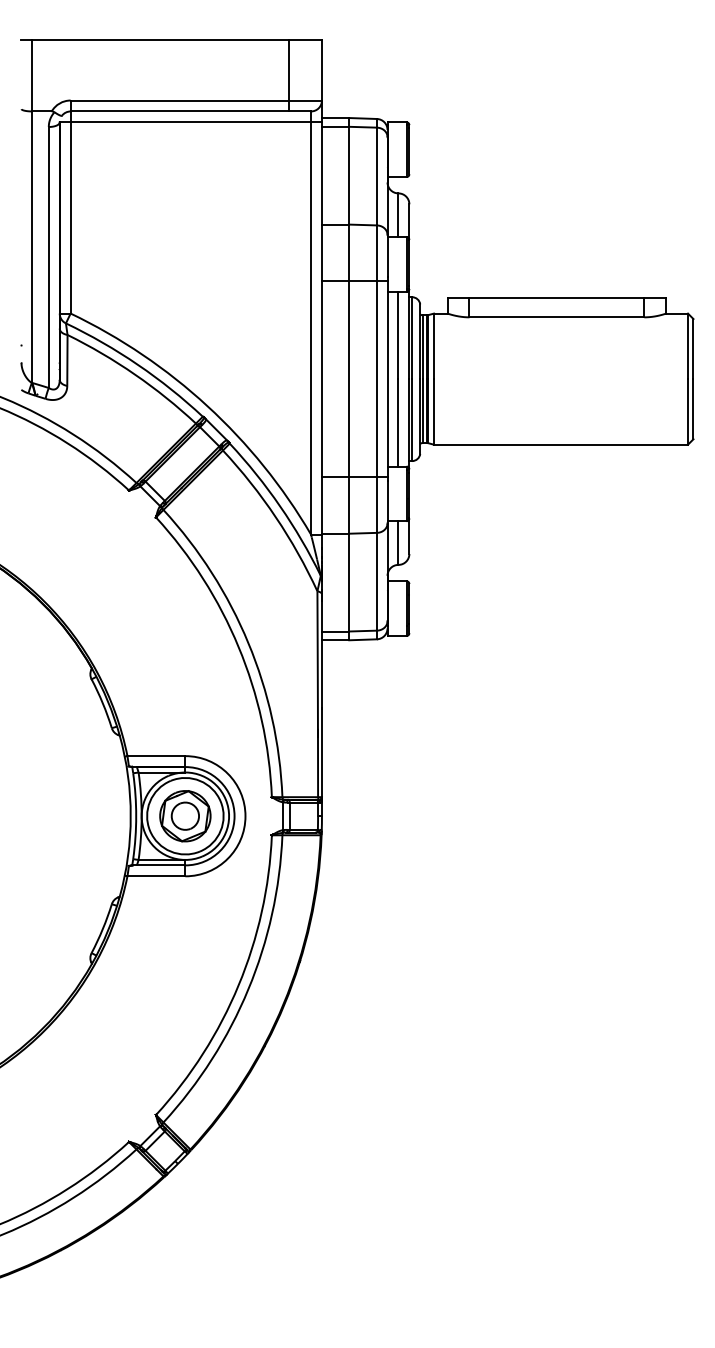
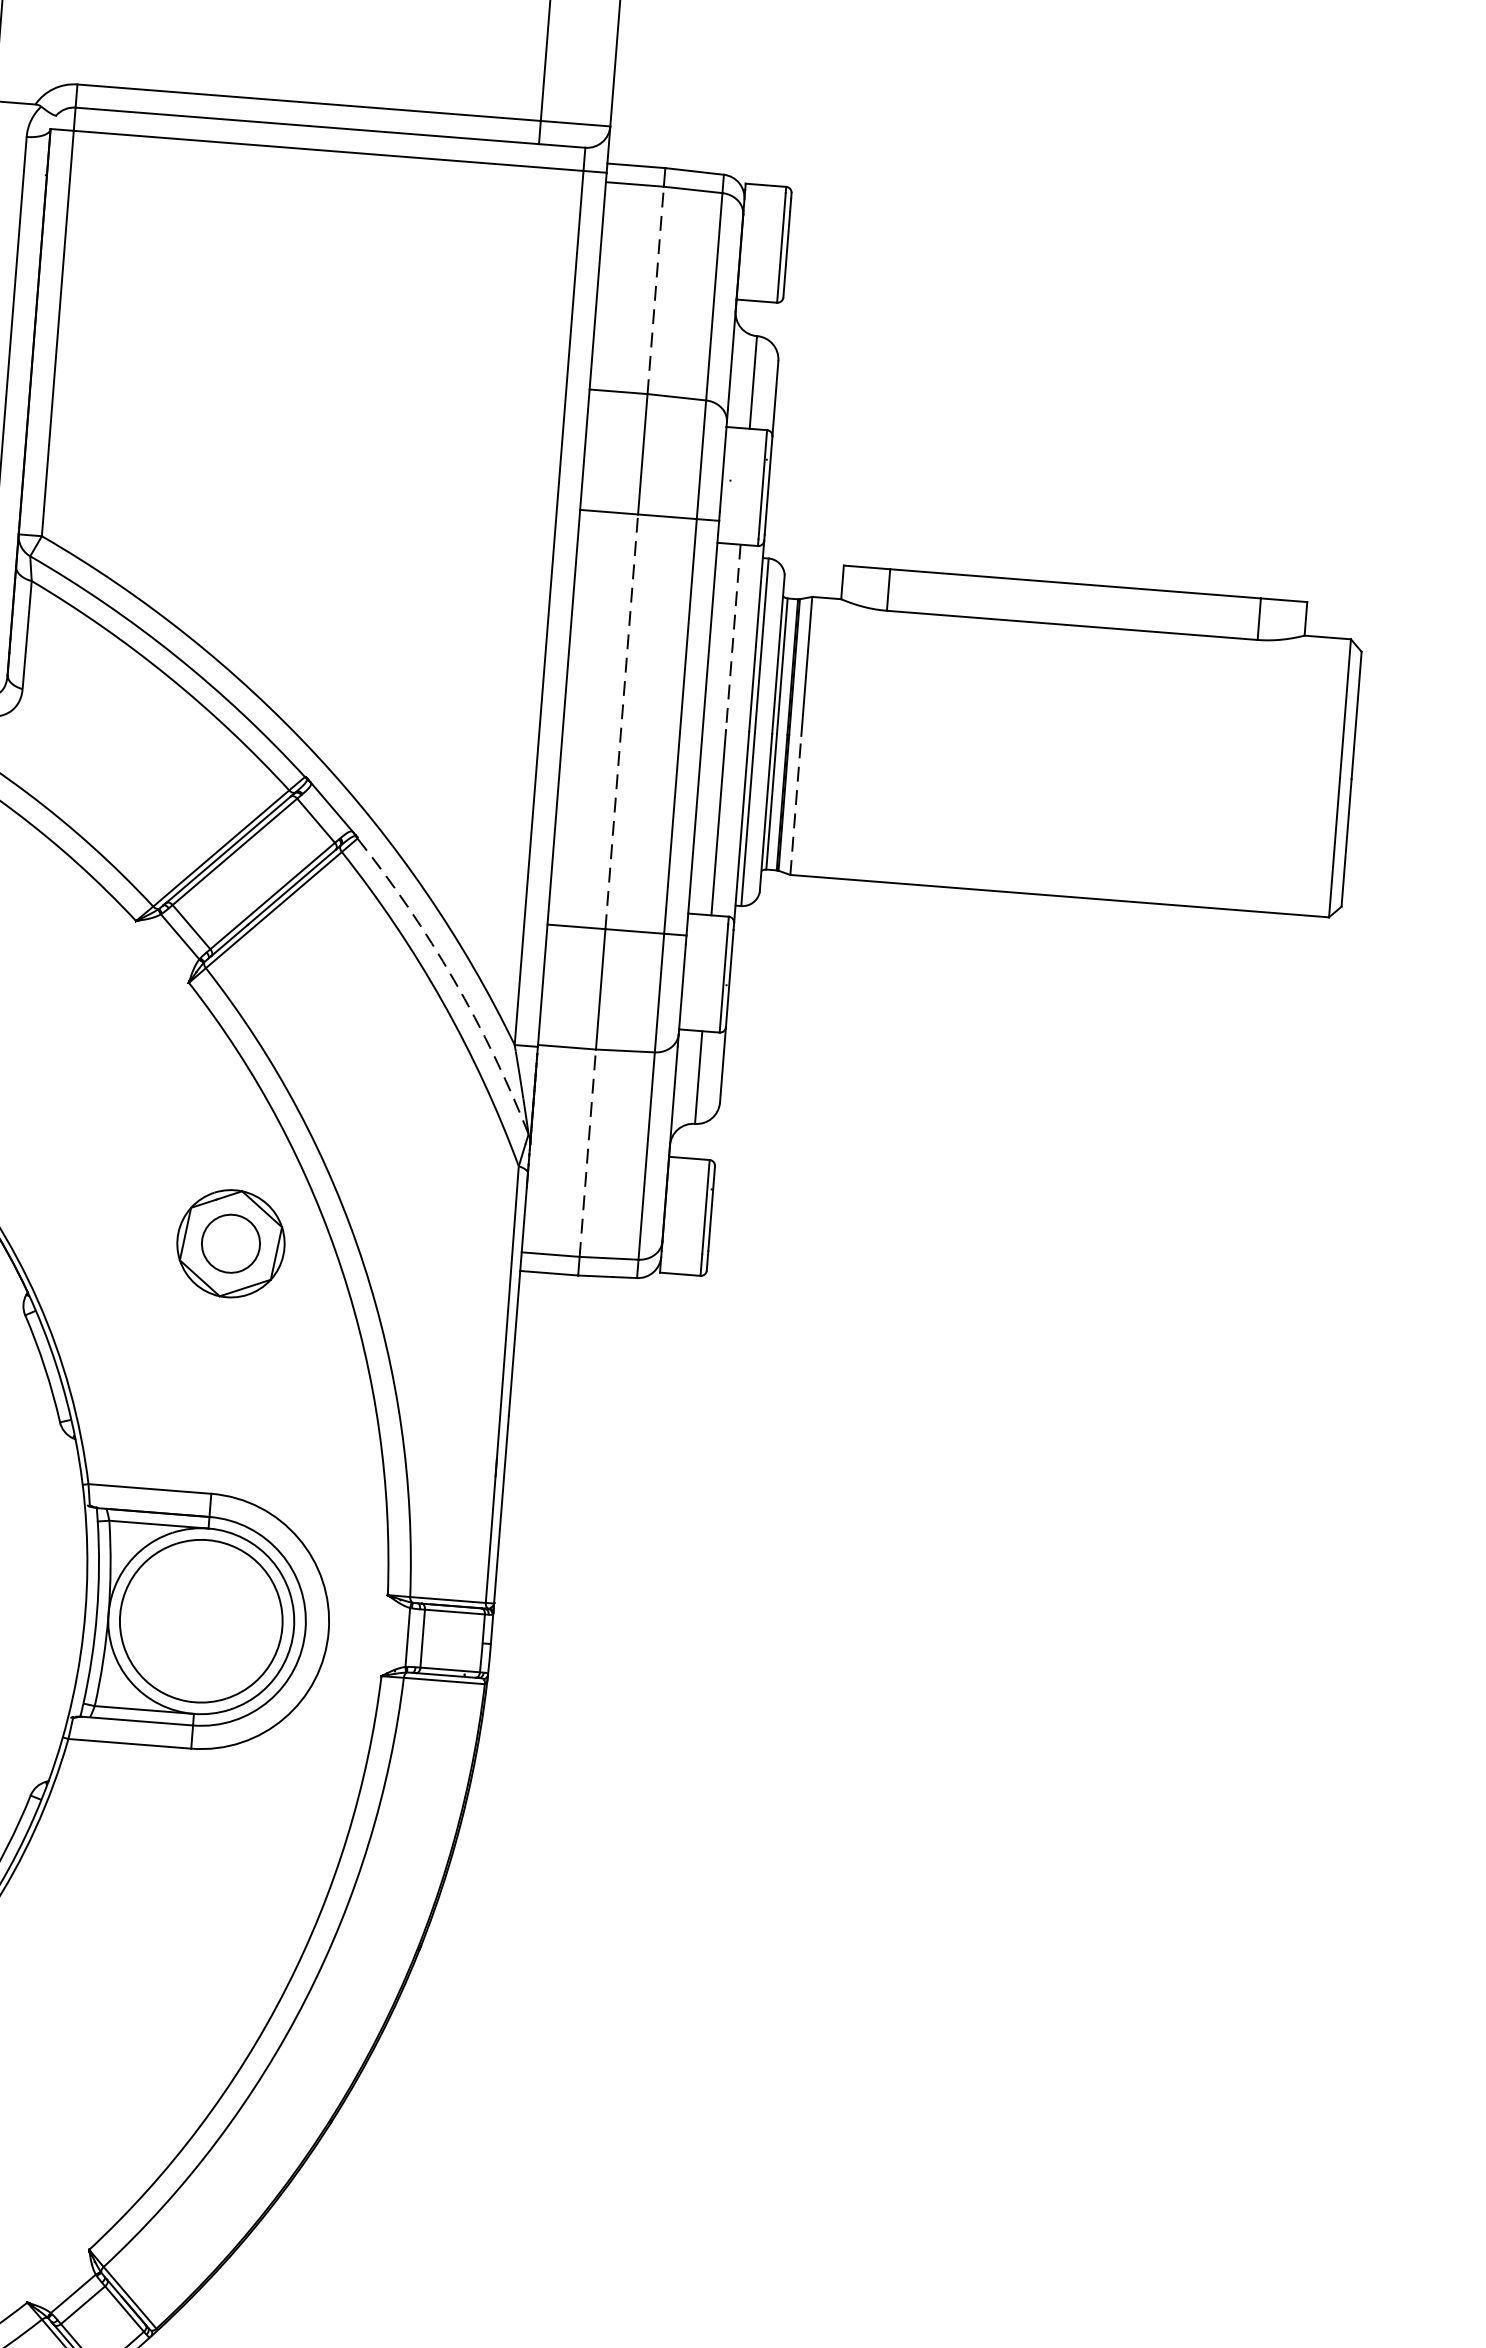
line: (349, 175) -> (656, 289), solid -> dashed
line: (398, 335) -> (733, 637), solid -> dashed
line: (349, 379) -> (622, 722), solid -> dashed
line: (433, 411) -> (794, 804), solid -> dashed
arc: (280, 506) -> (454, 980), solid -> dashed
line: (349, 582) -> (588, 1153), solid -> dashed
part: (185, 816) -> (231, 1244), moved

